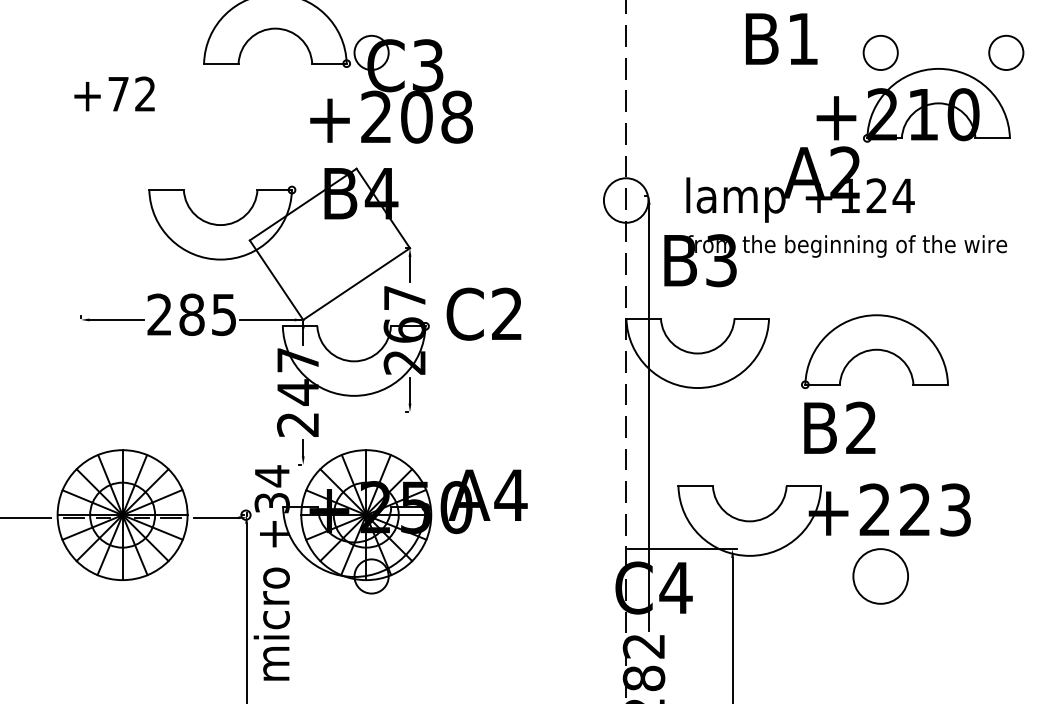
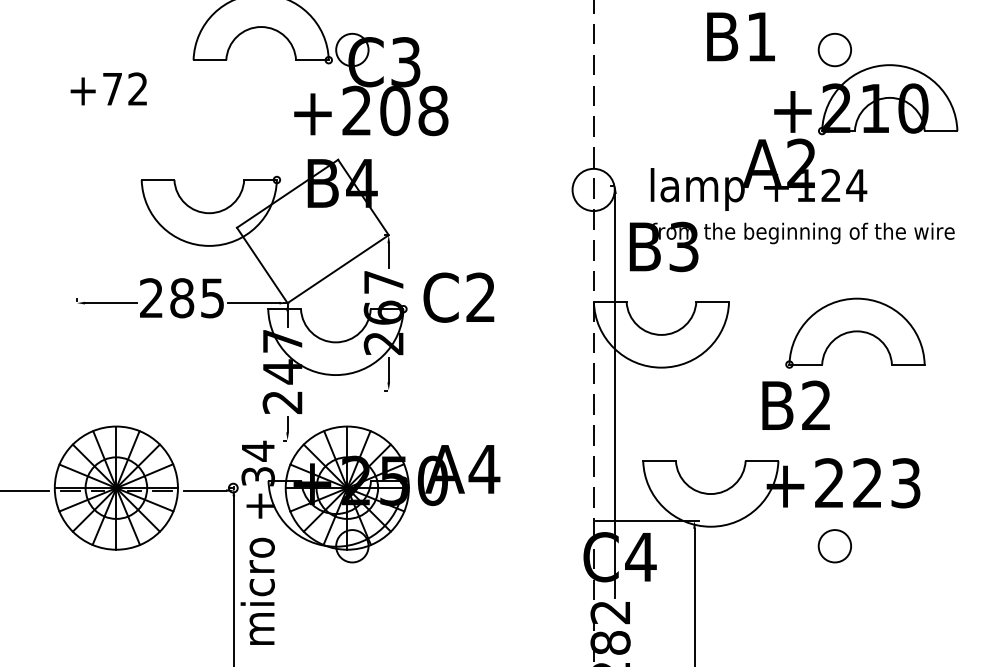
circle: (1005, 53) -> (953, 50), removed
part: (875, 350) -> (855, 332), moved
circle: (880, 576) -> (834, 546), size x0.62

